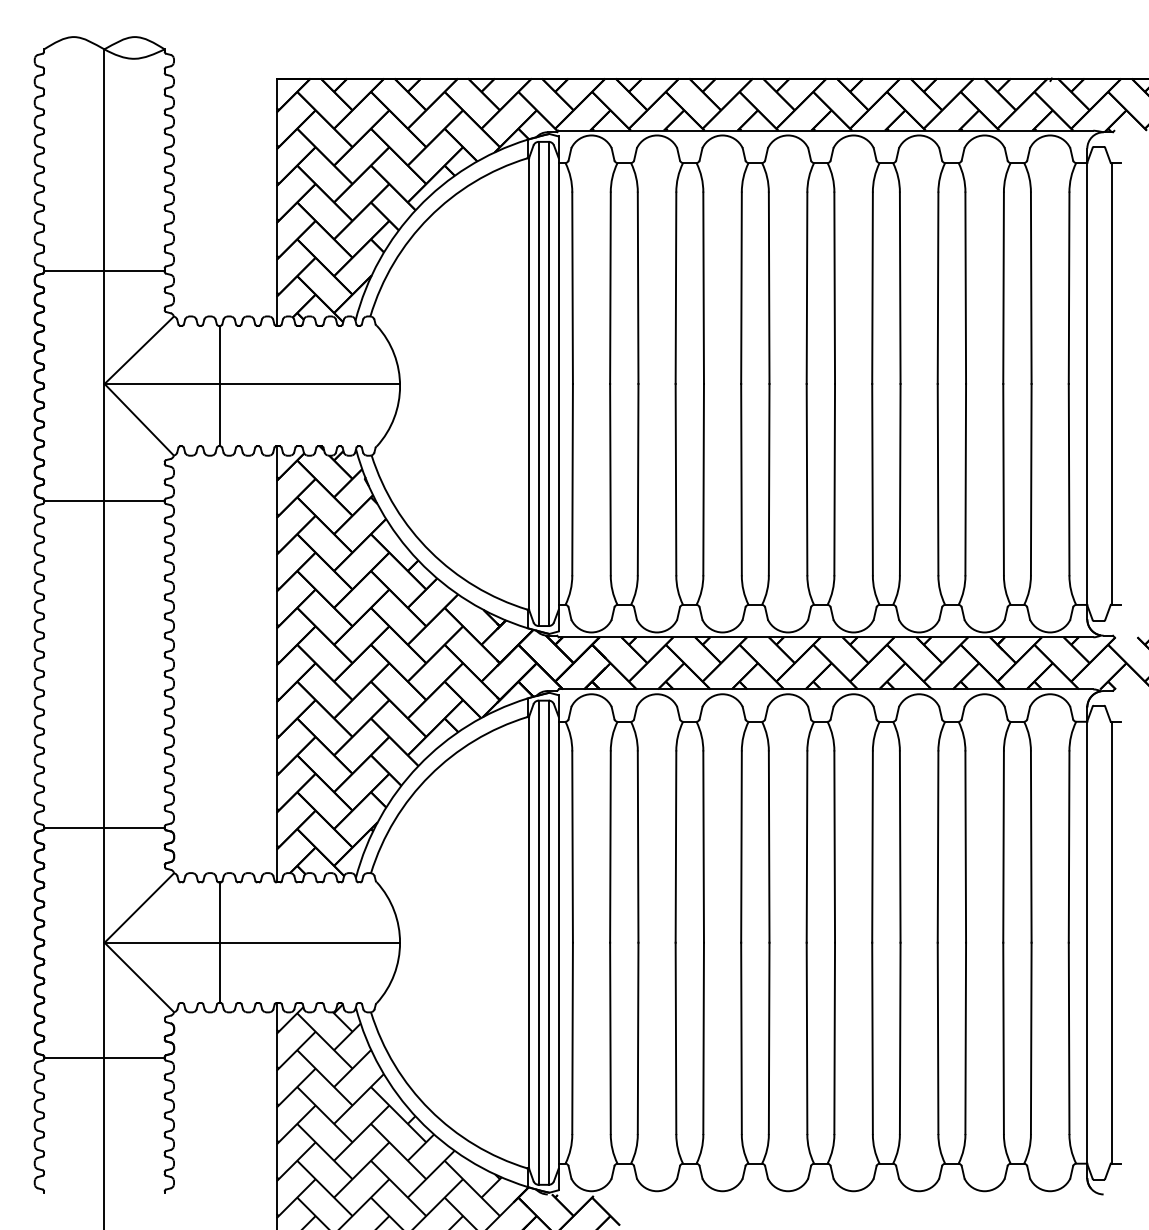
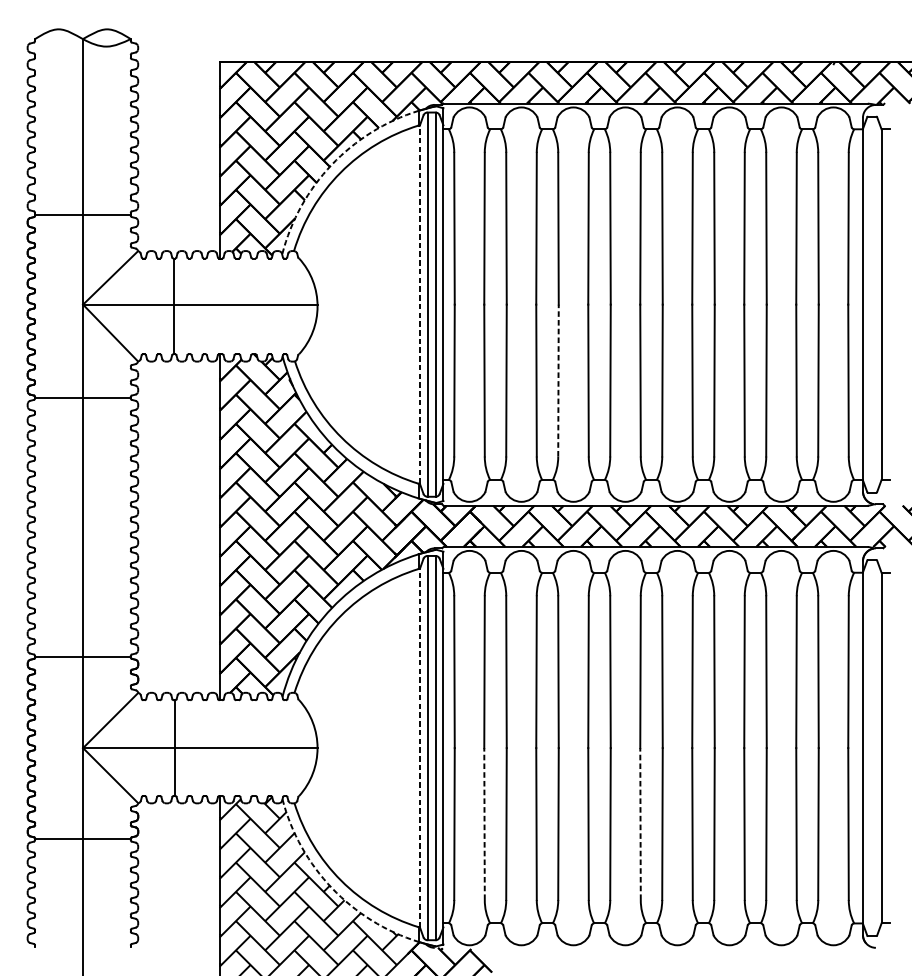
arc: (417, 207) -> (331, 164), solid -> dashed
line: (529, 383) -> (420, 304), solid -> dashed
line: (703, 479) -> (558, 380), solid -> dashed
line: (529, 942) -> (420, 747), solid -> dashed
line: (610, 1038) -> (484, 824), solid -> dashed
line: (807, 1038) -> (640, 824), solid -> dashed
arc: (418, 1119) -> (332, 888), solid -> dashed

